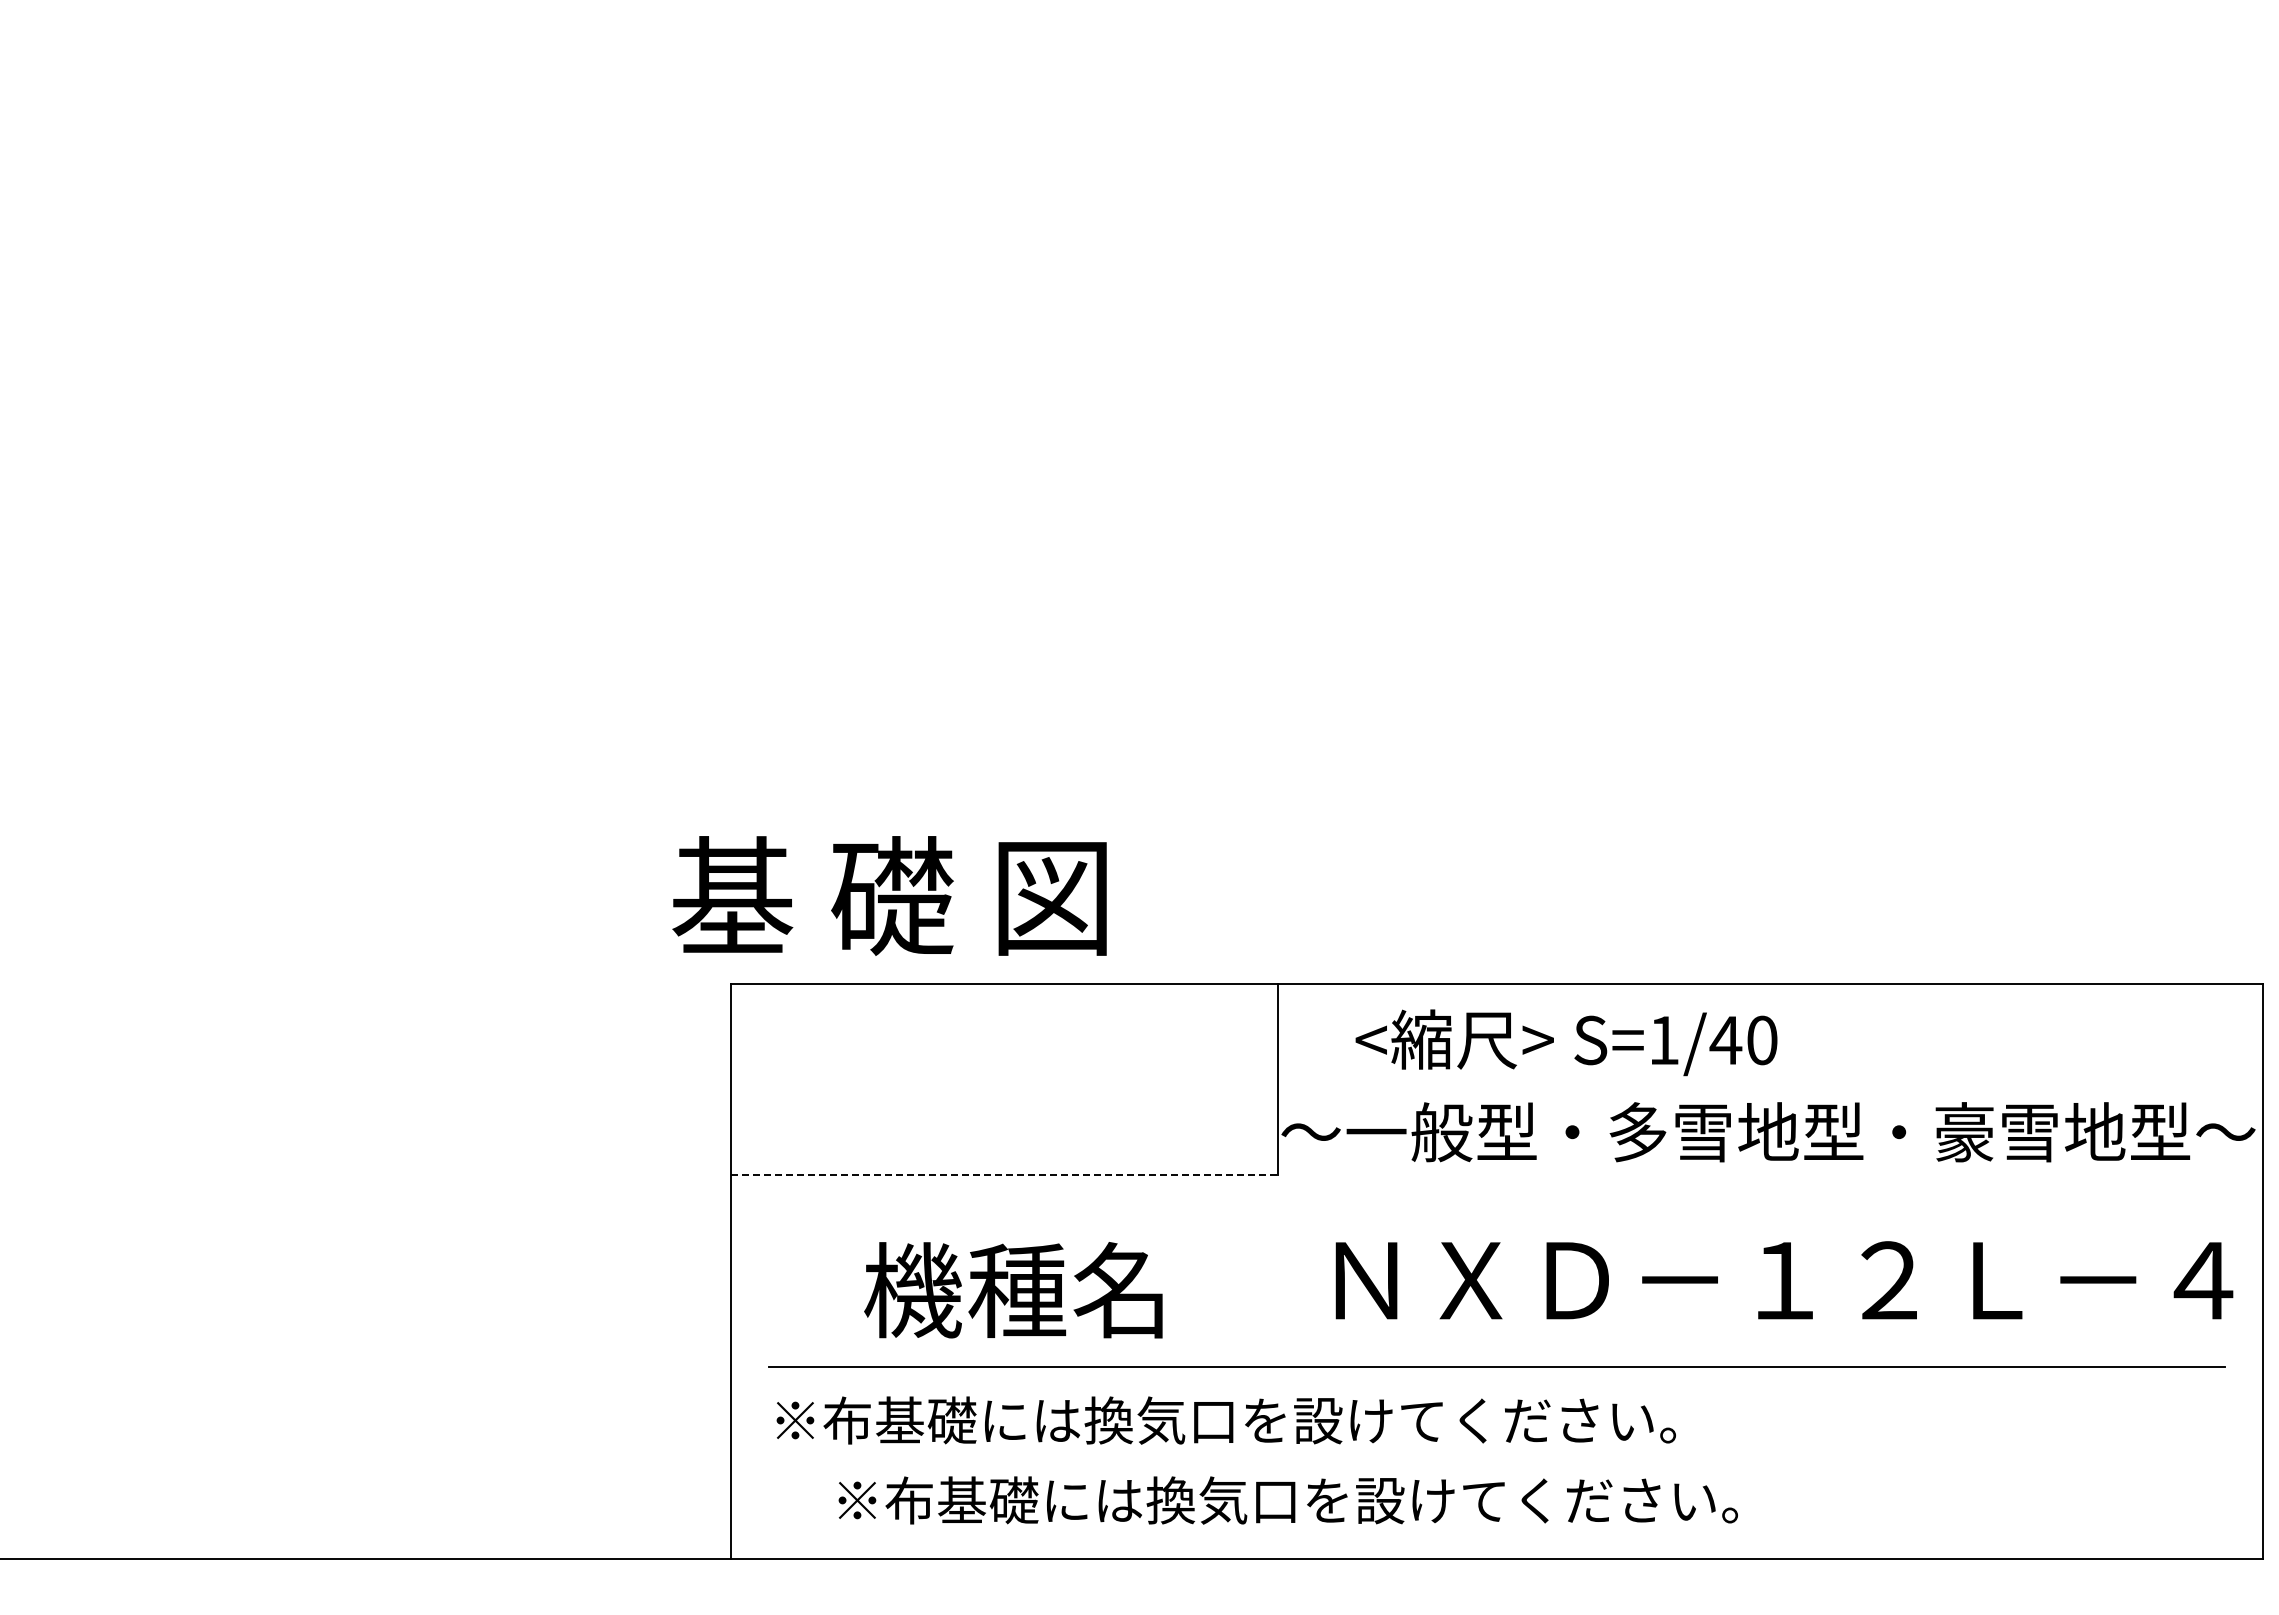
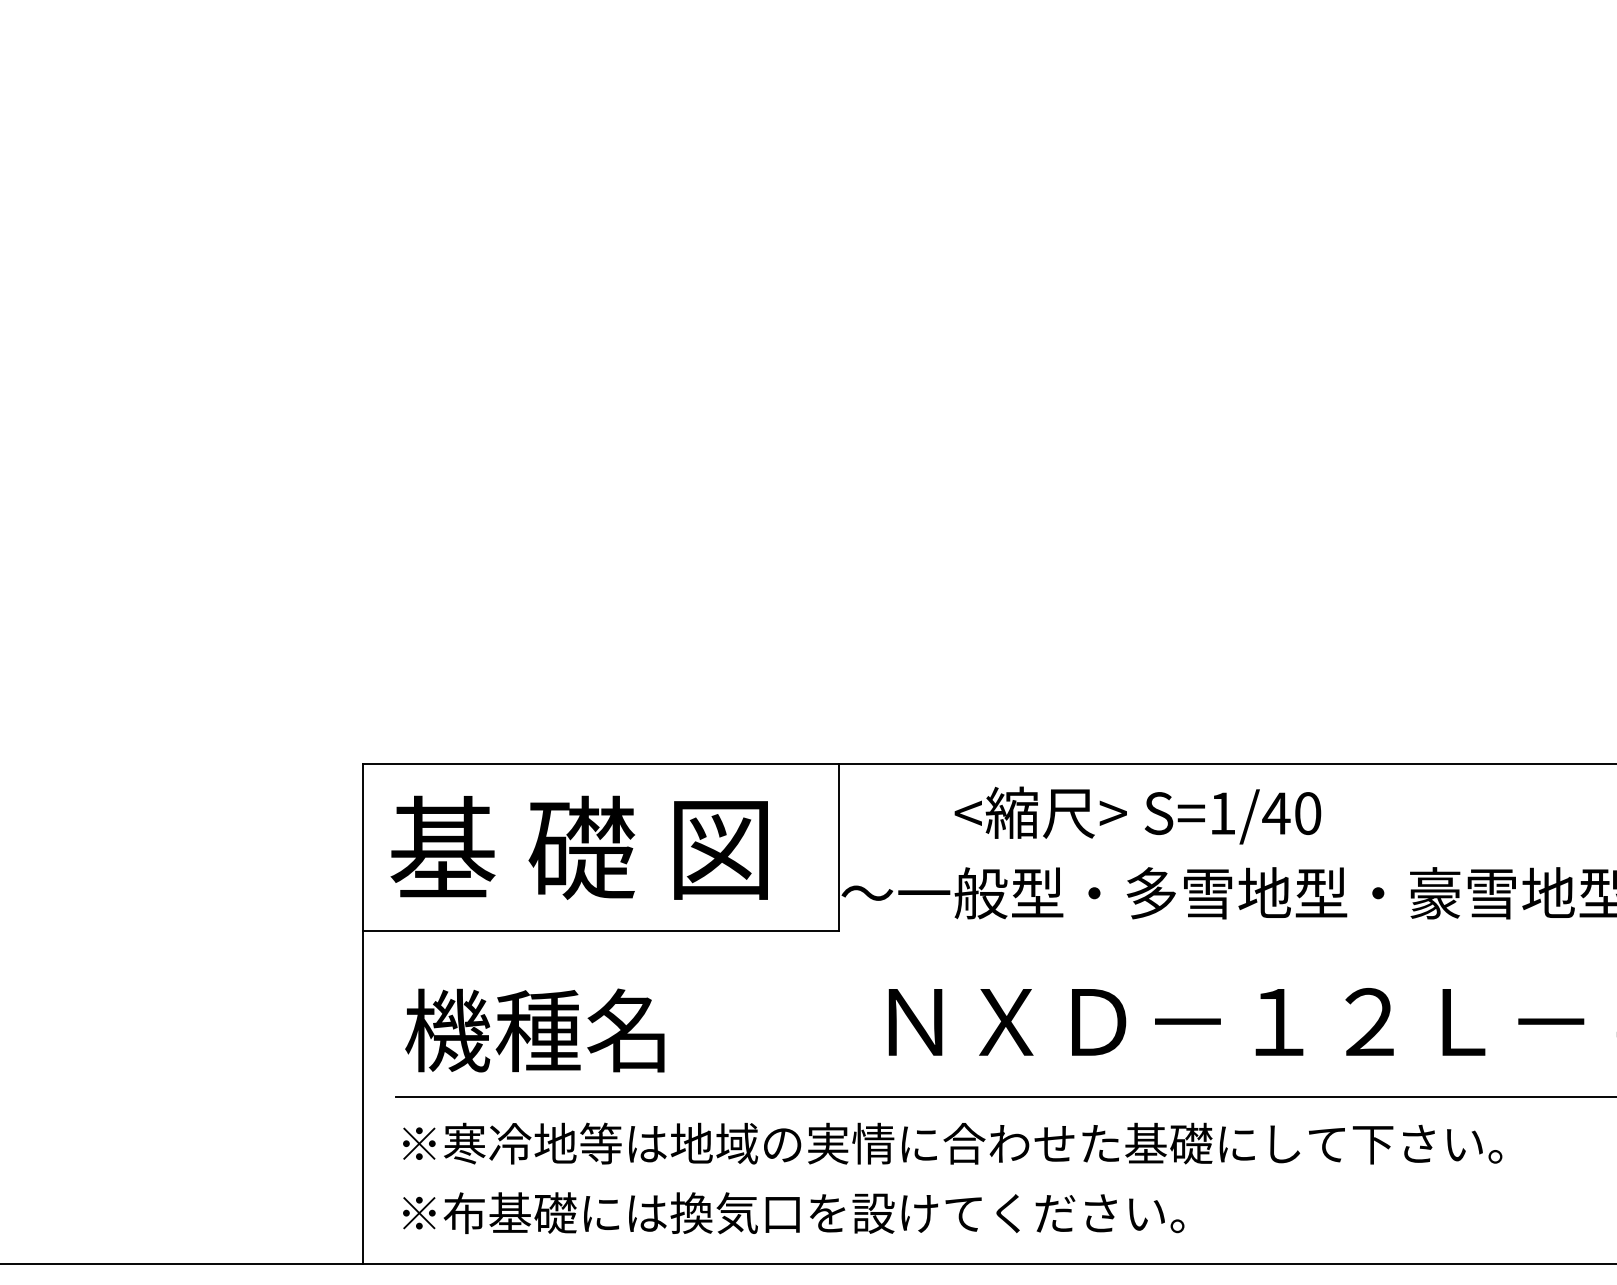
text: (889, 895) -> (579, 847), moved
text: (1566, 1042) -> (1137, 815), moved
line: (1004, 1175) -> (600, 930), dashed -> solid
text: (1013, 1290) -> (534, 1030), moved
text: (1432, 1420) -> (972, 1143), ※布基礎には換気口を設けてください。 -> ※寒冷地等は地域の実情に合わせた基礎にして下さい。
text: (1287, 1500) -> (792, 1213), moved

